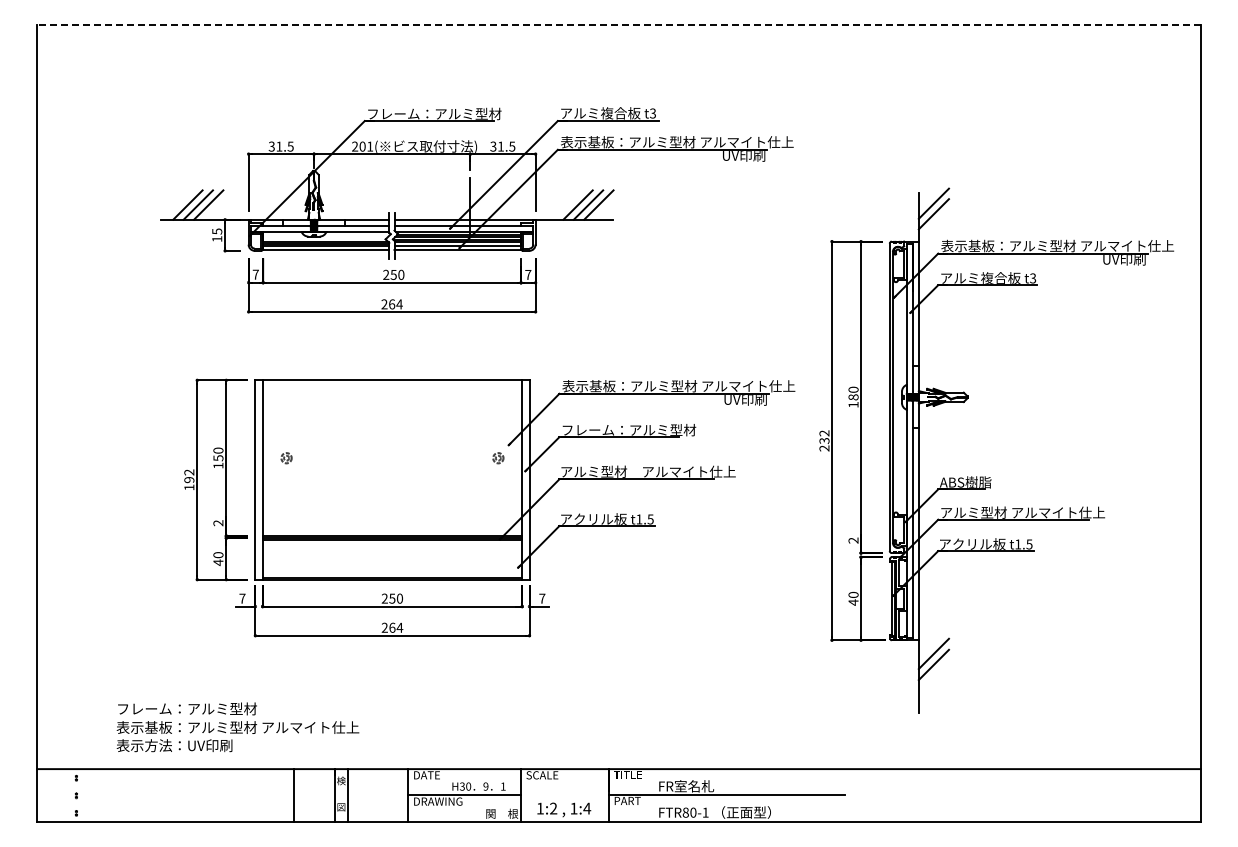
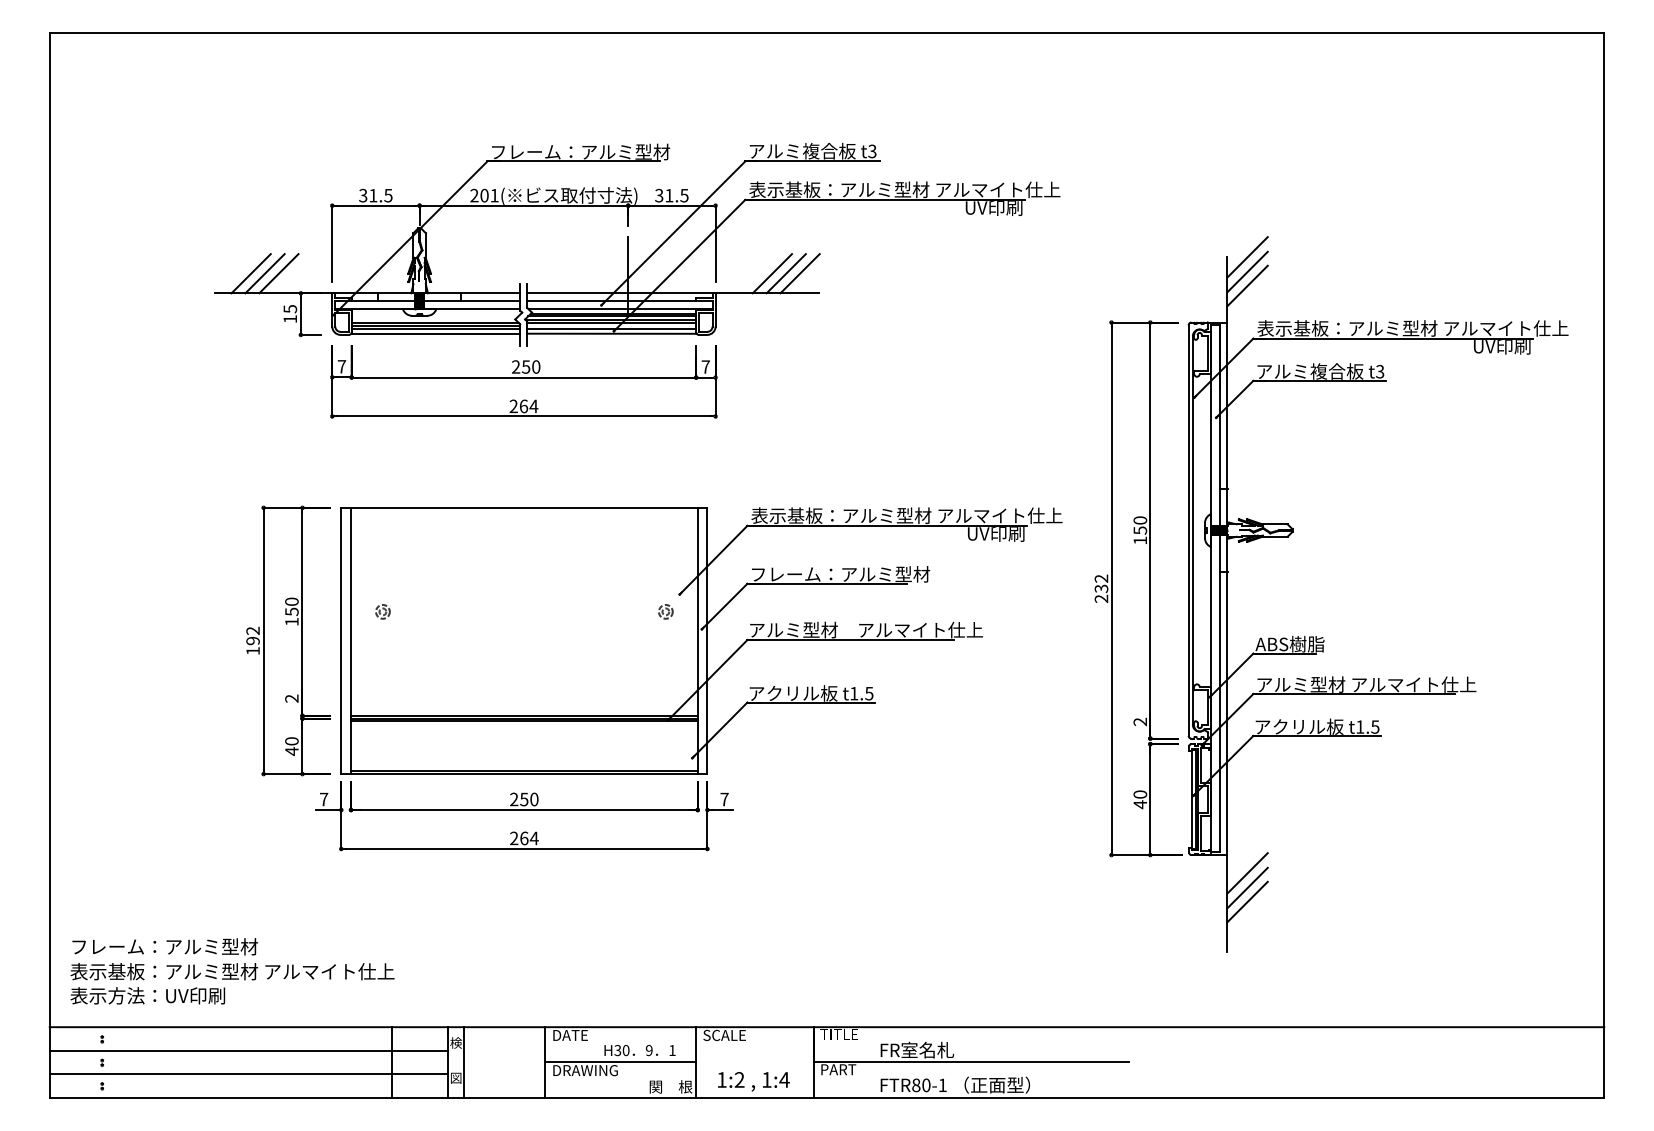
line: (619, 25) -> (827, 33), dashed -> solid
line: (933, 192) -> (1247, 256), added
text: (853, 397) -> (1140, 530), 180 -> 150
line: (933, 675) -> (1247, 902), added
text: (237, 727) -> (231, 971), moved
line: (186, 786) -> (249, 1050), added
line: (186, 804) -> (249, 1074), added

